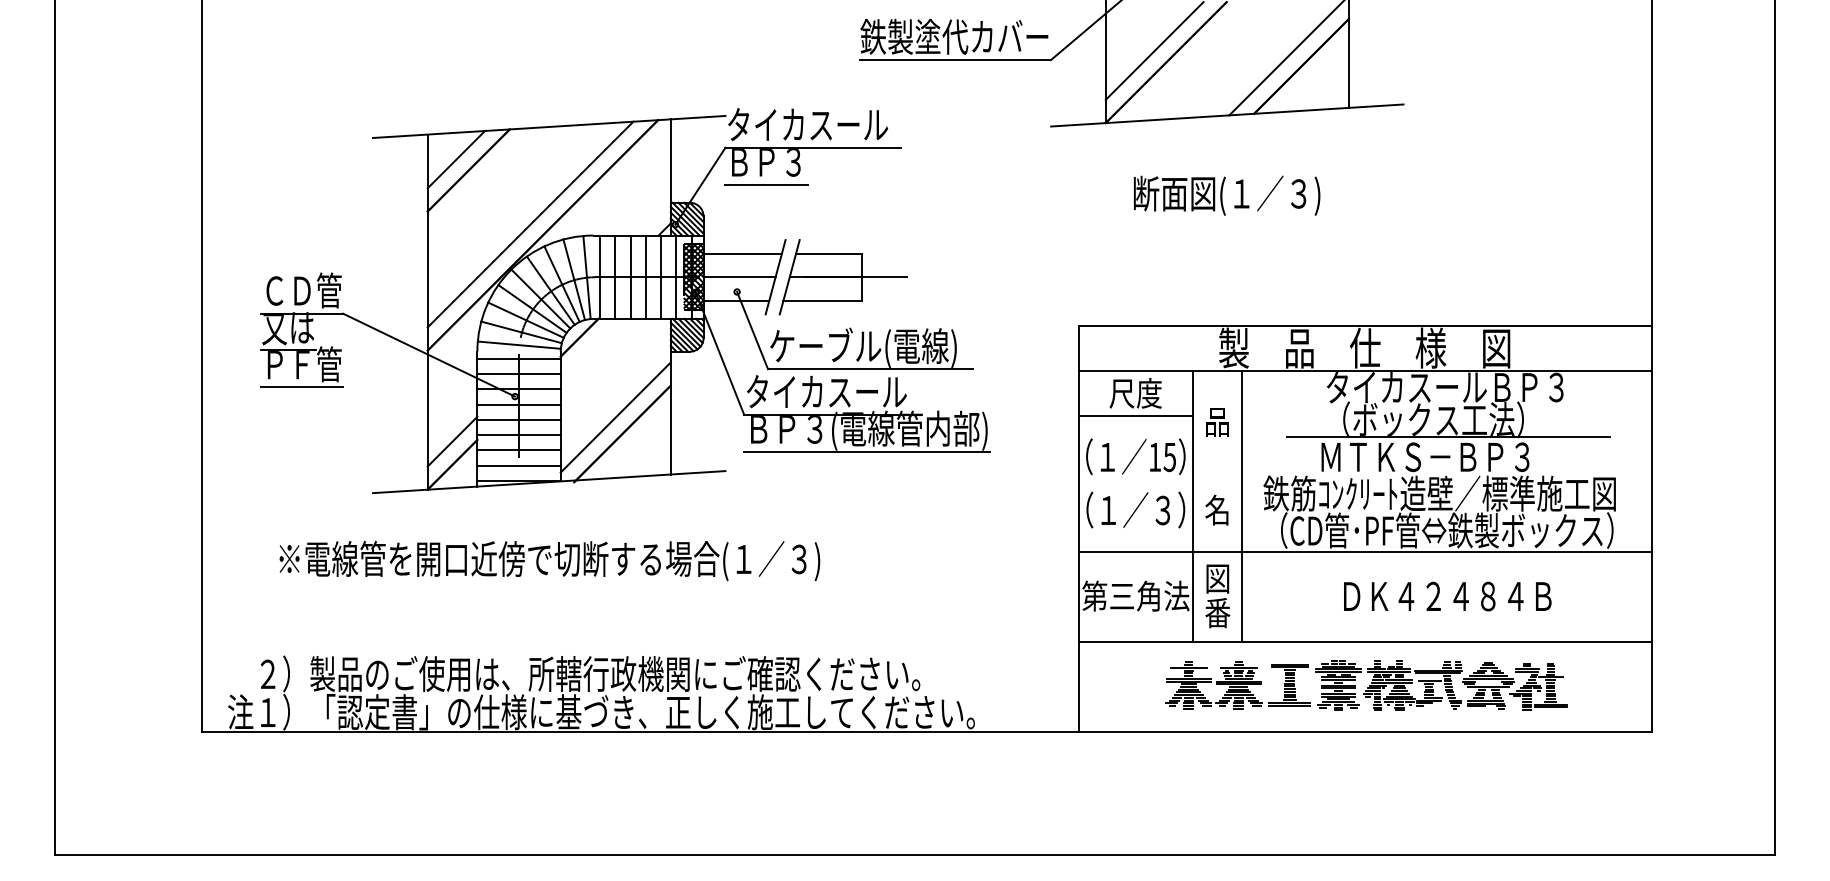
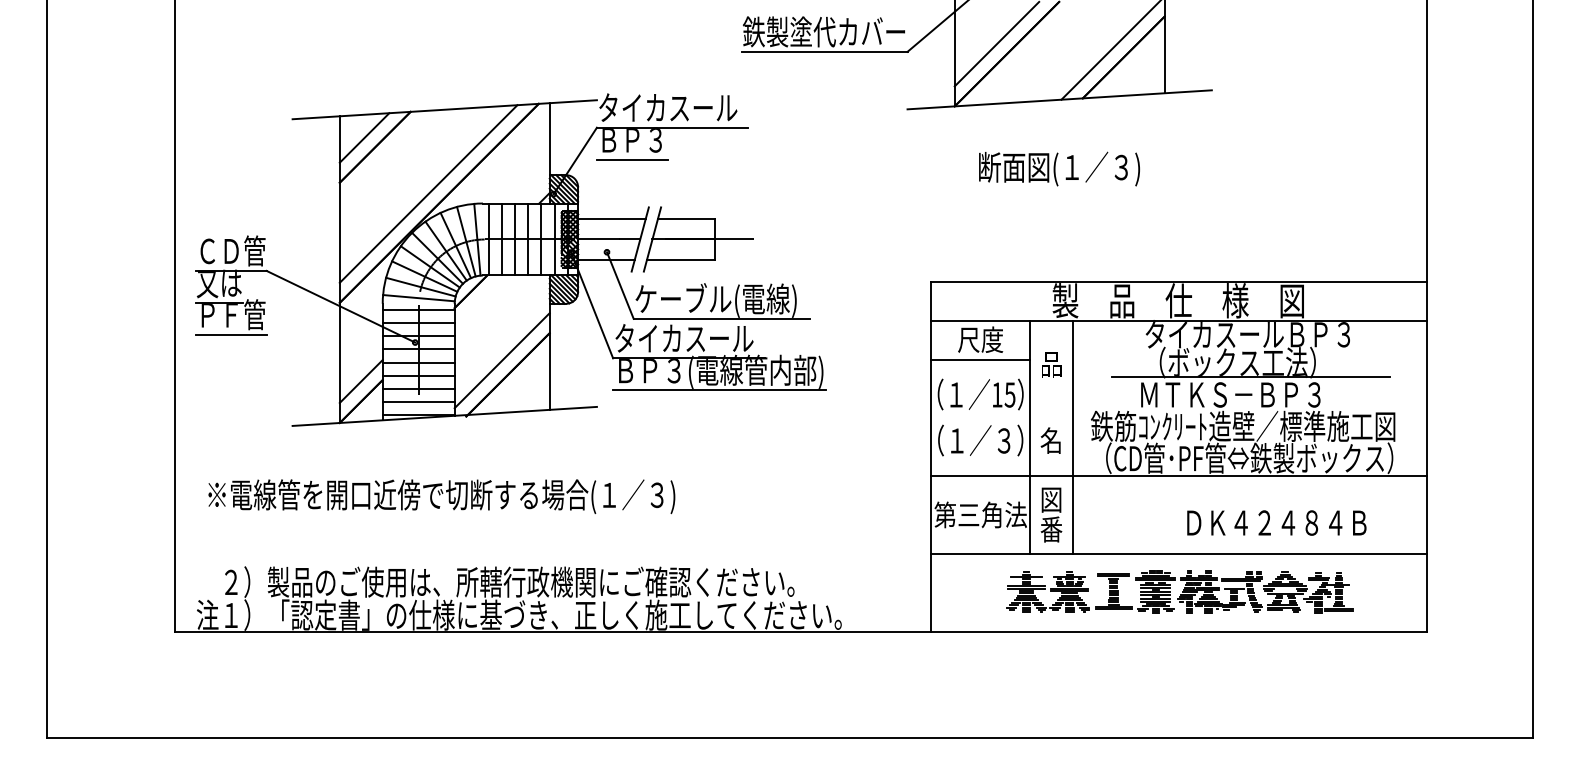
part: (625, 300) -> (510, 259), moved
text: (549, 561) -> (441, 497), moved
text: (1447, 596) -> (1276, 522), moved

